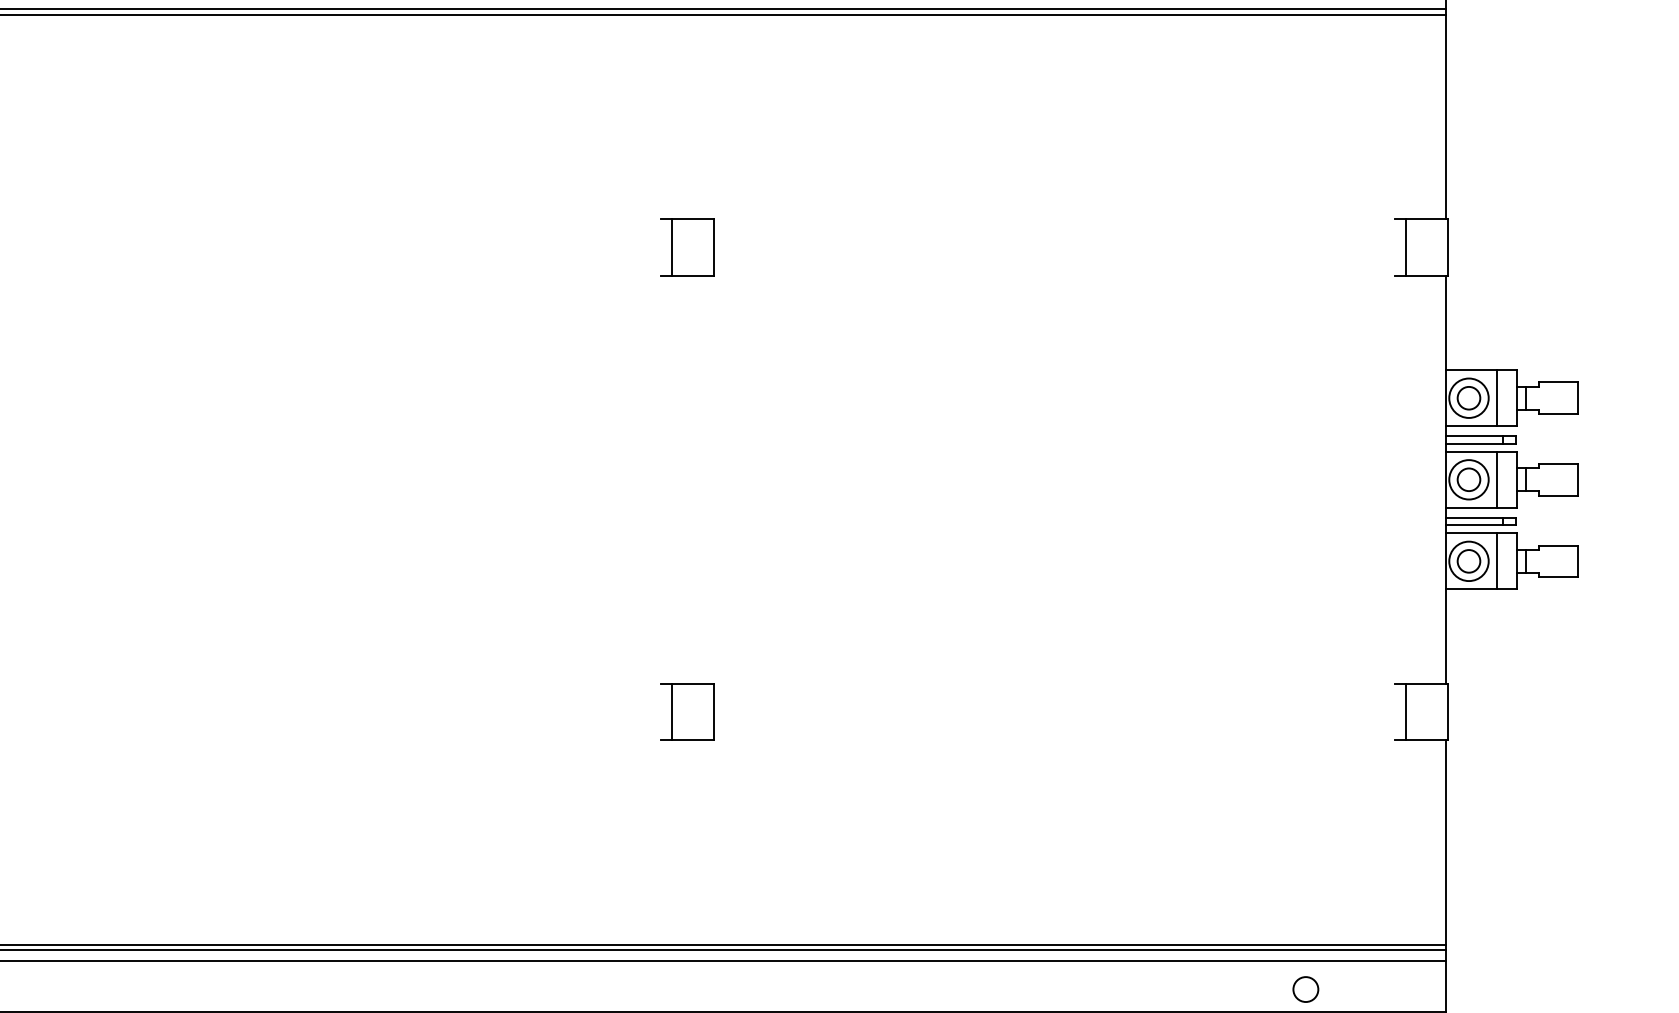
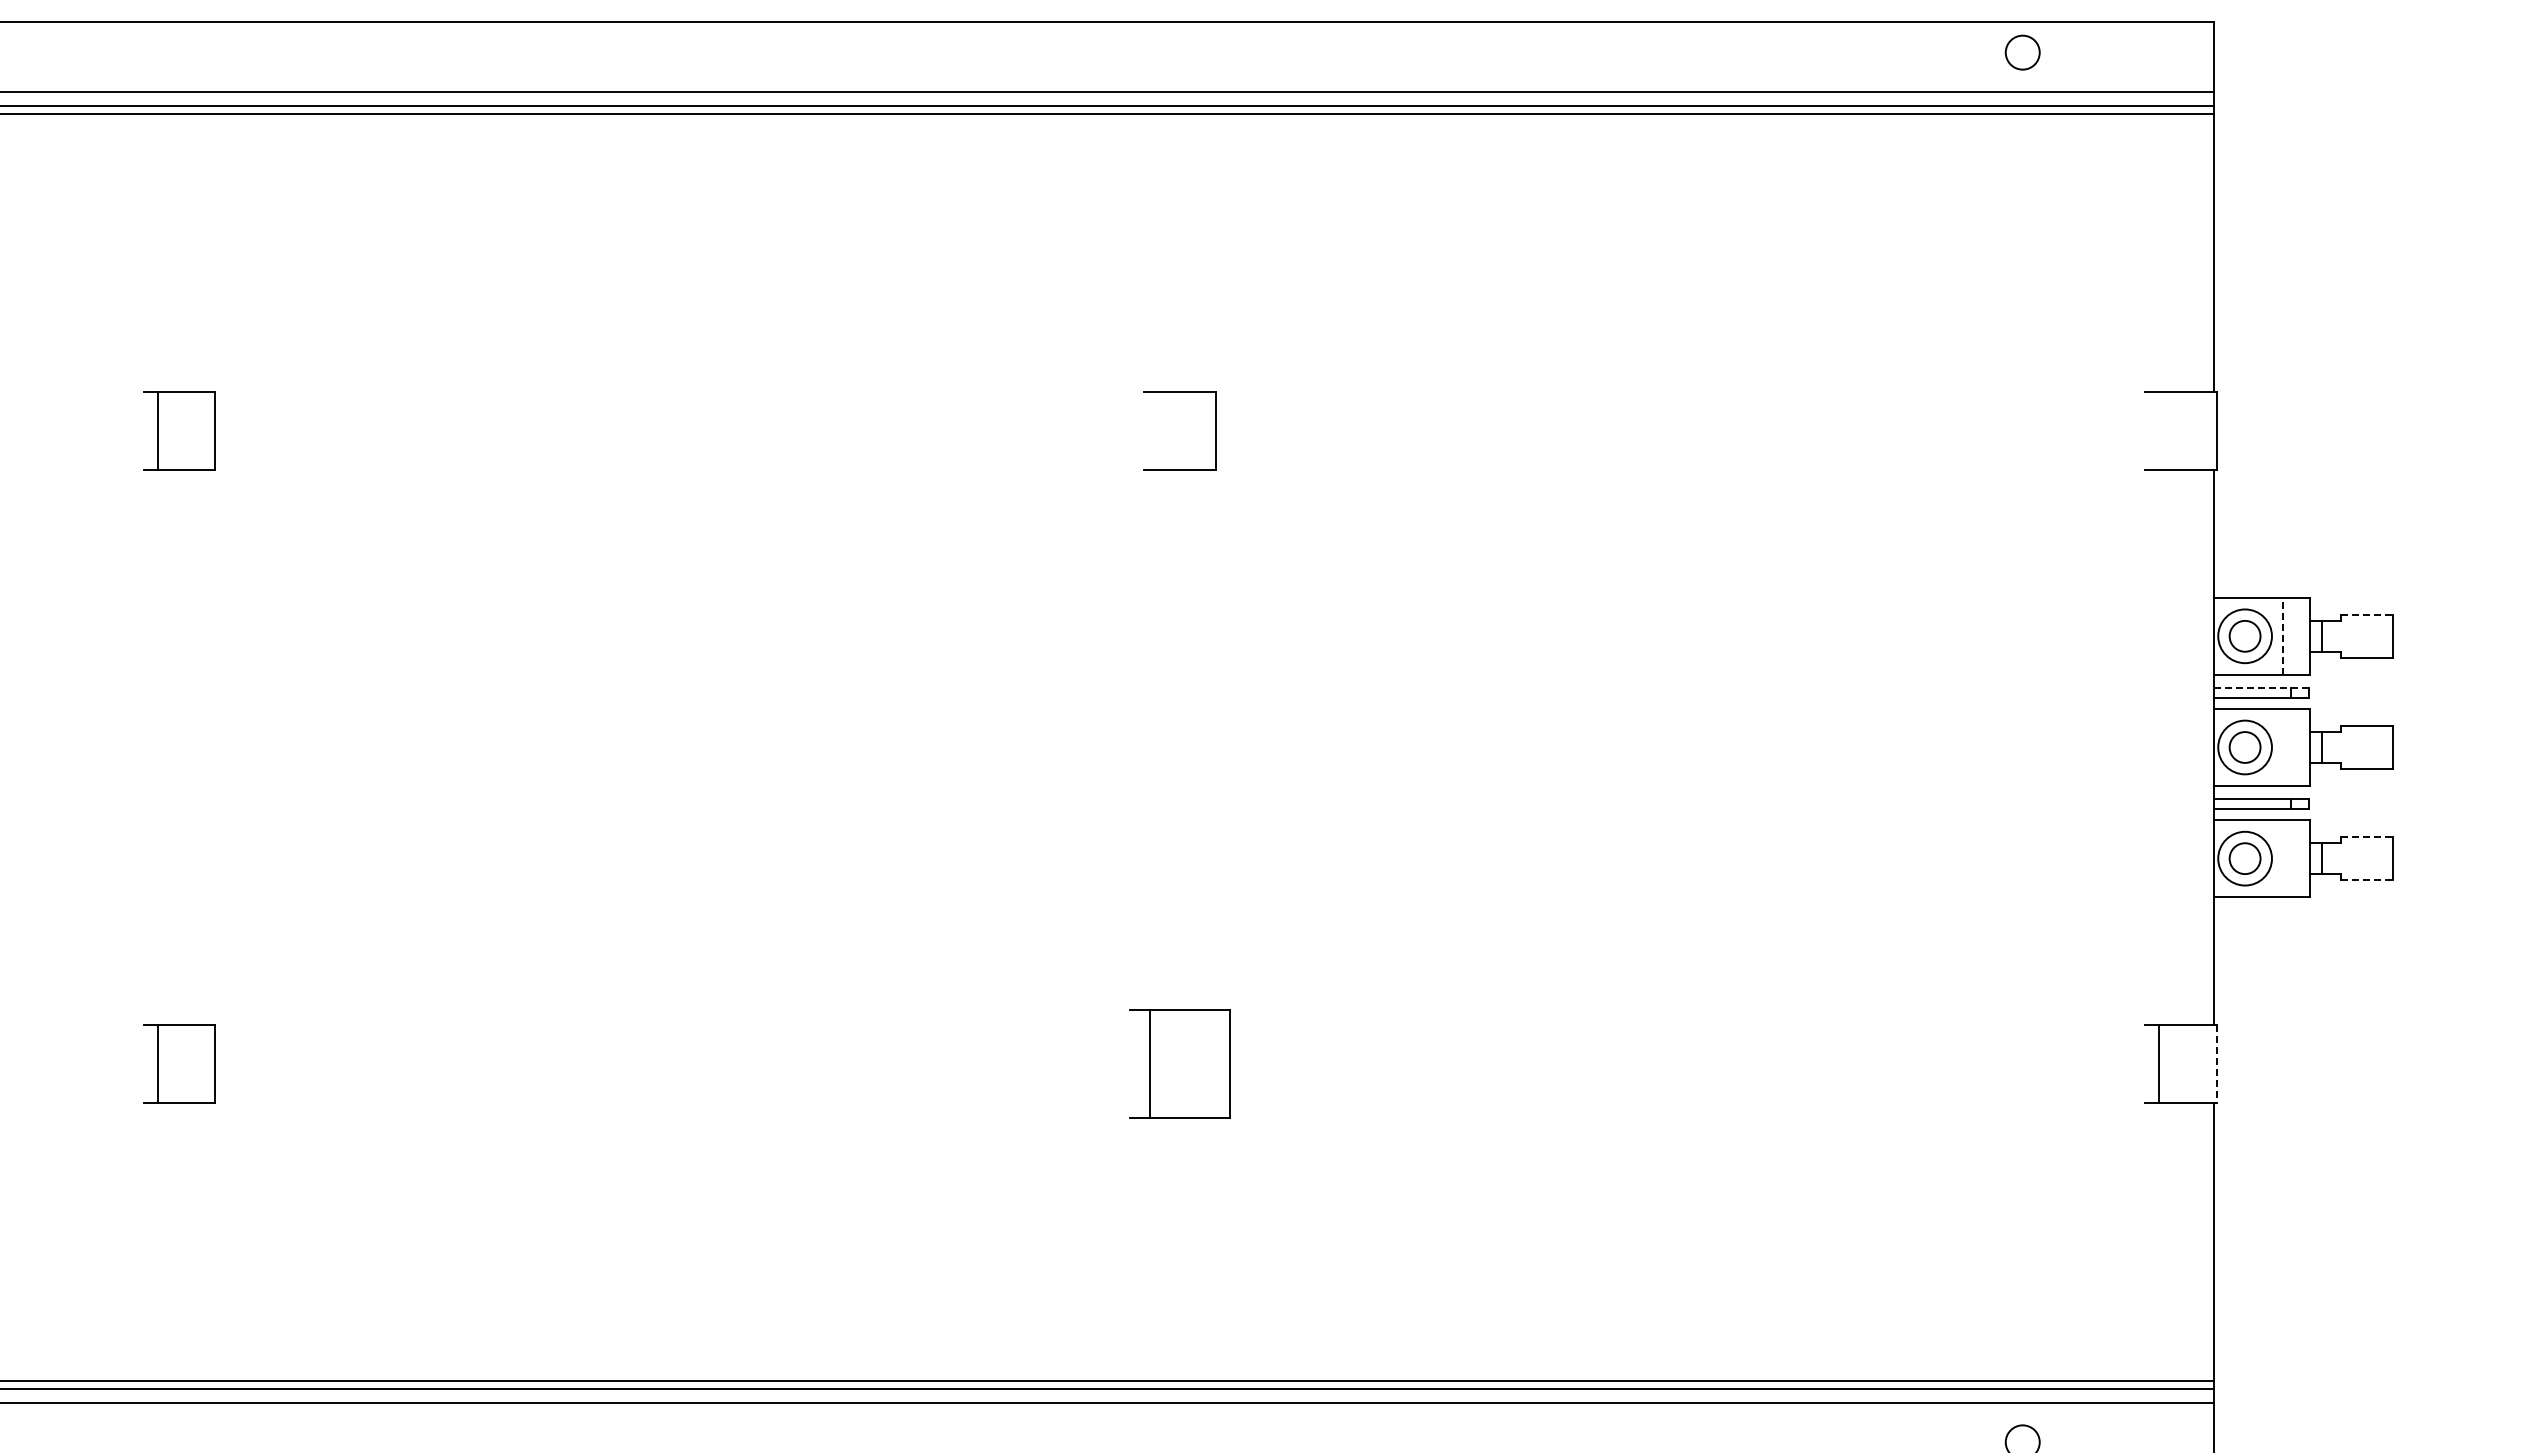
line: (671, 247) -> (1158, 430), removed
line: (1406, 247) -> (2159, 430), removed
line: (1558, 382) -> (2367, 614), solid -> dashed
line: (1497, 397) -> (2283, 635), solid -> dashed
line: (1481, 436) -> (2261, 688), solid -> dashed
line: (1497, 479) -> (2283, 747), removed
line: (1558, 545) -> (2367, 837), solid -> dashed
line: (1497, 561) -> (2283, 858), removed
line: (1558, 577) -> (2367, 880), solid -> dashed
part: (687, 711) -> (1179, 1063), size x1.4
line: (1448, 711) -> (2216, 1063), solid -> dashed

